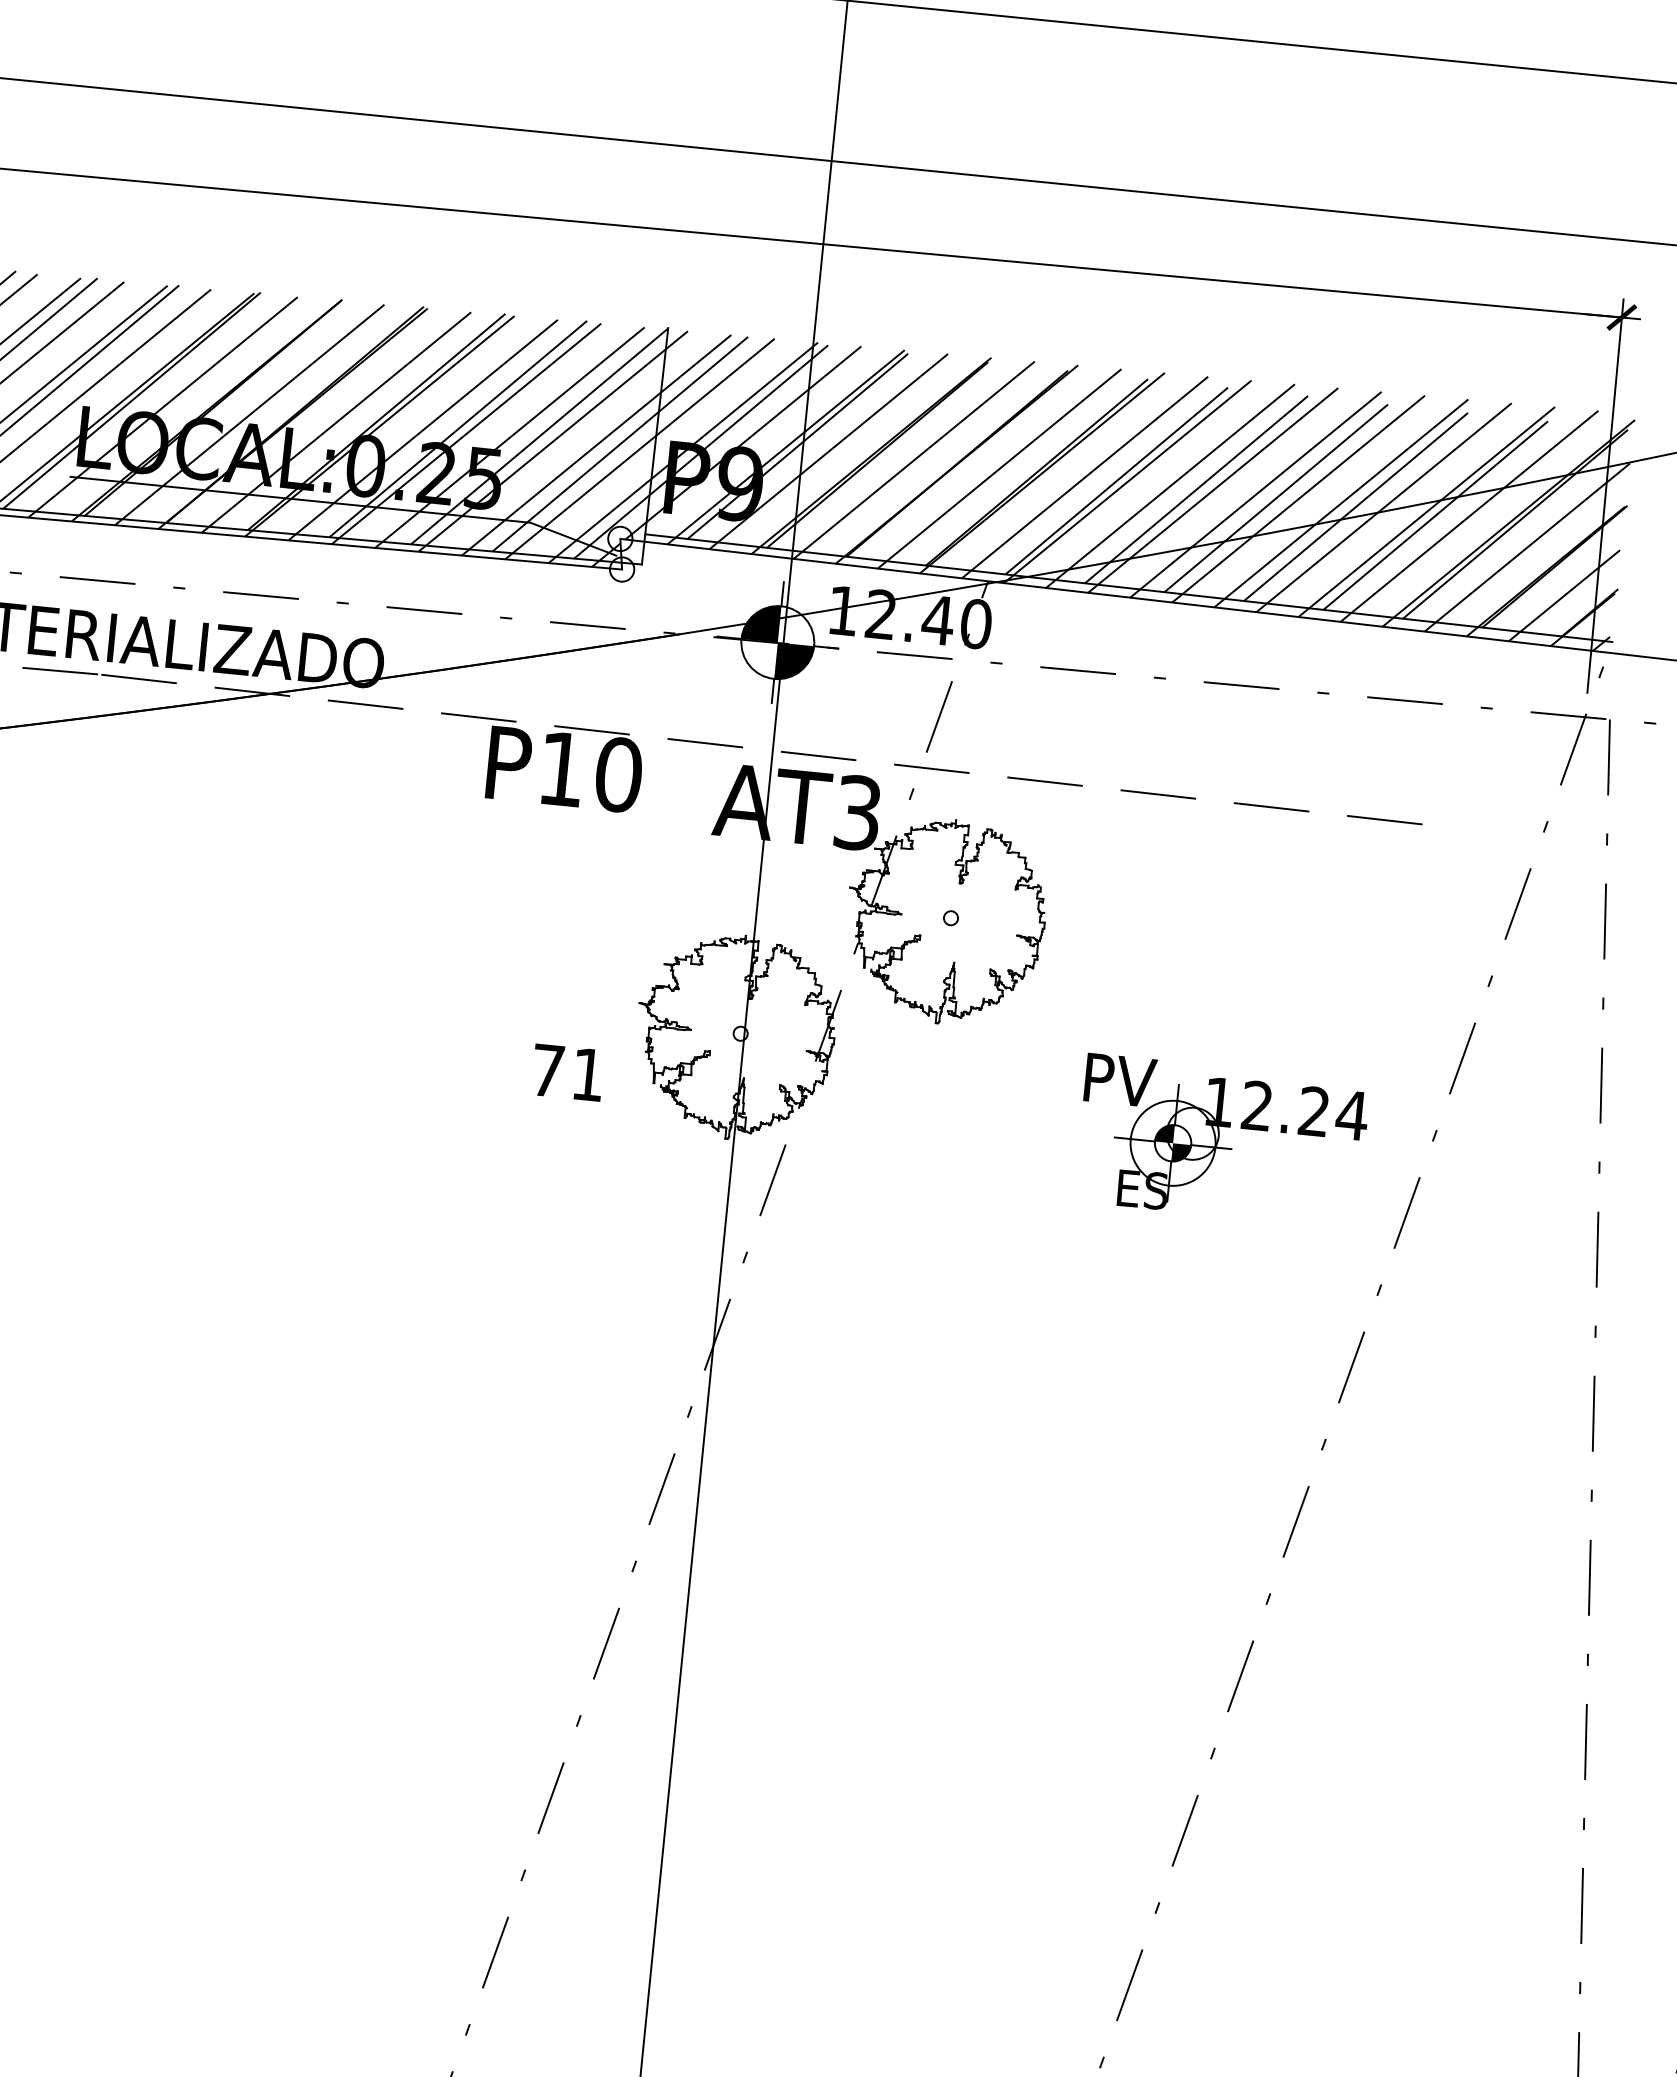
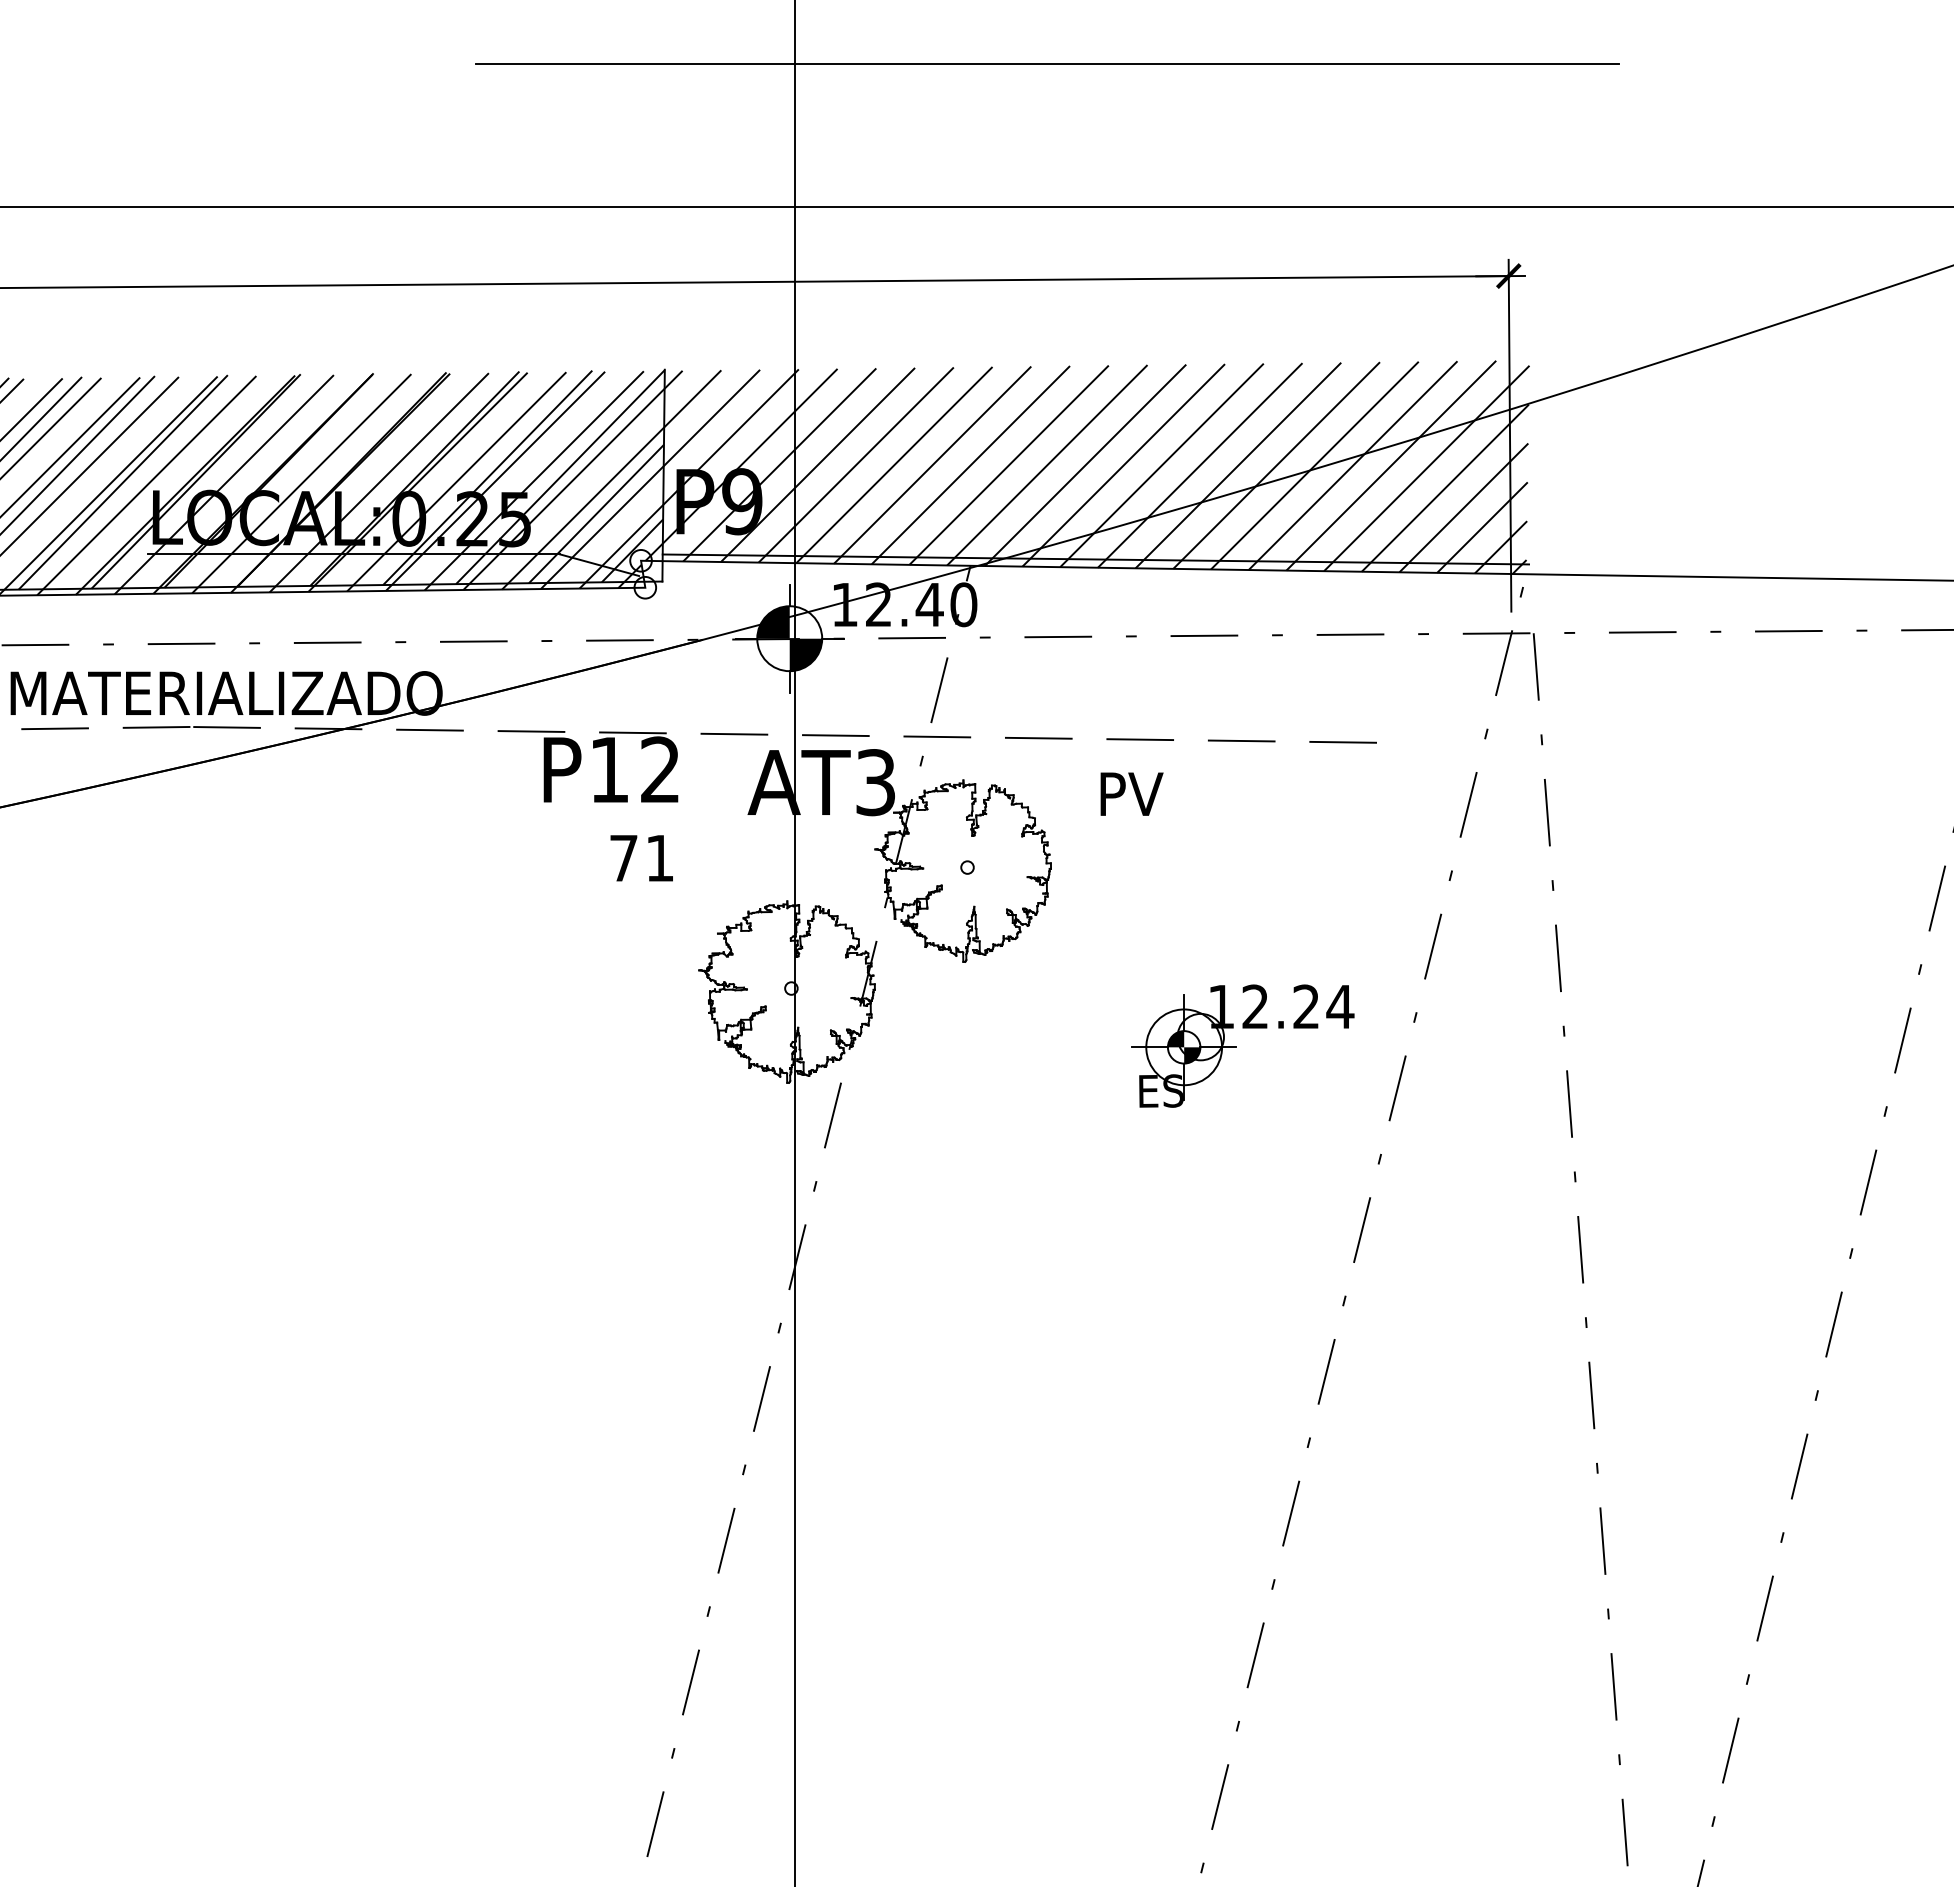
hatch: (1139, 484) -> (1096, 466), removed
text: (618, 774) -> (660, 769), P10 -> P12
text: (567, 1072) -> (641, 858), moved
text: (1120, 1079) -> (1131, 793), moved

